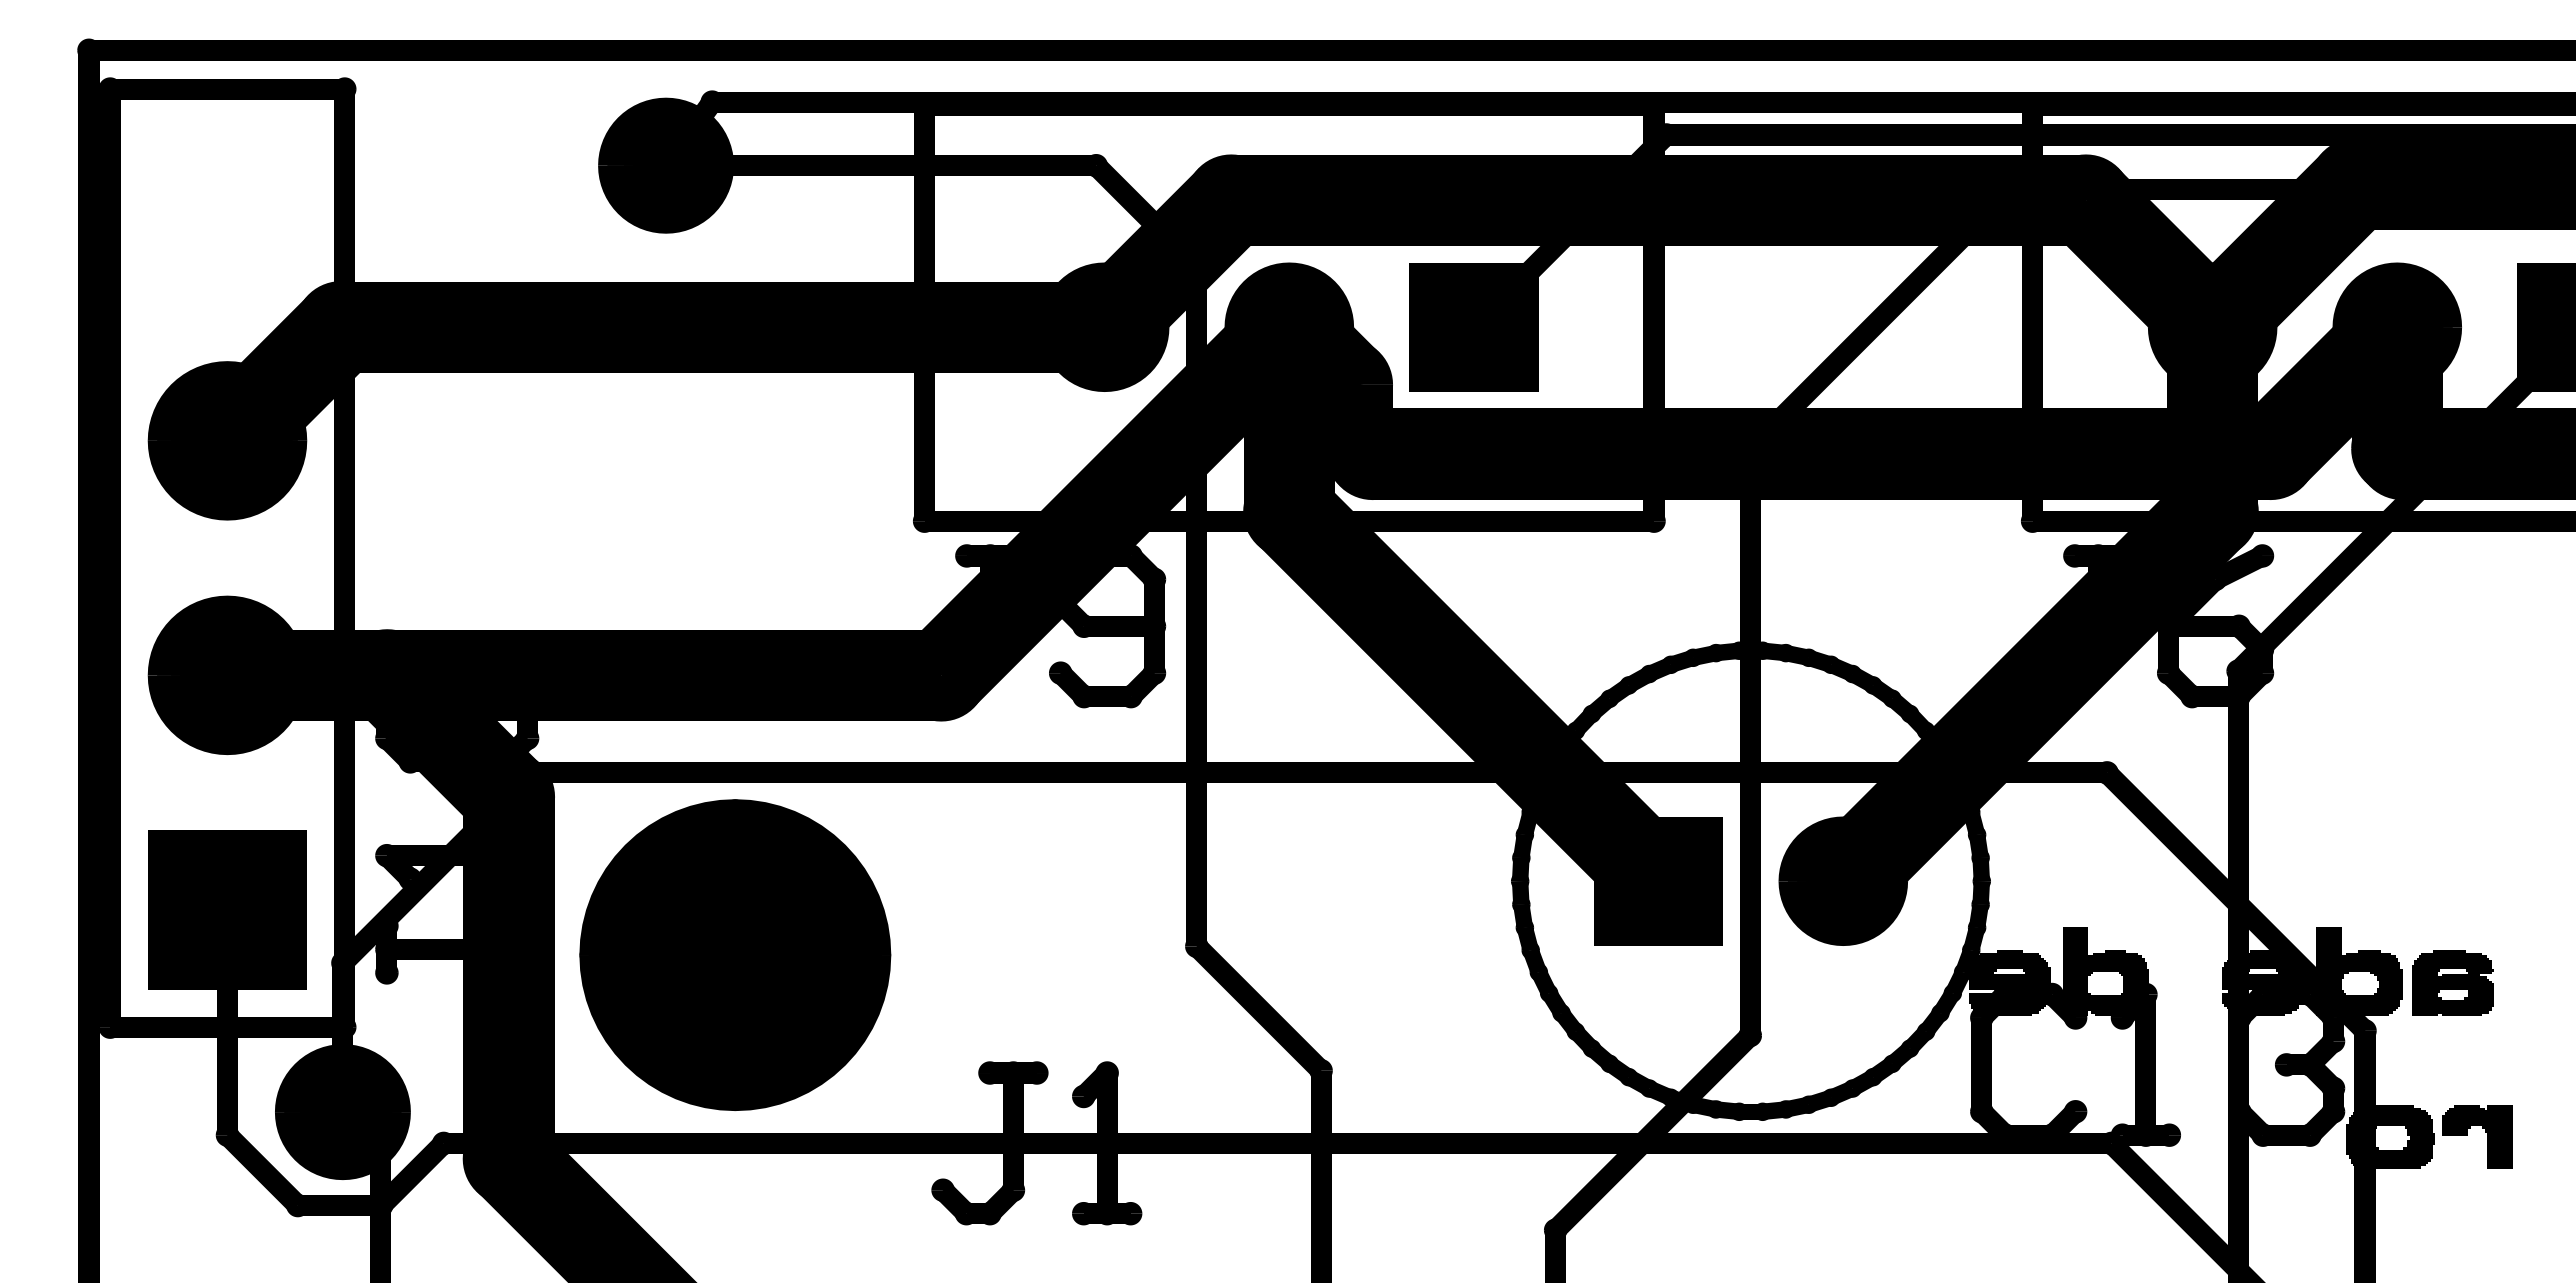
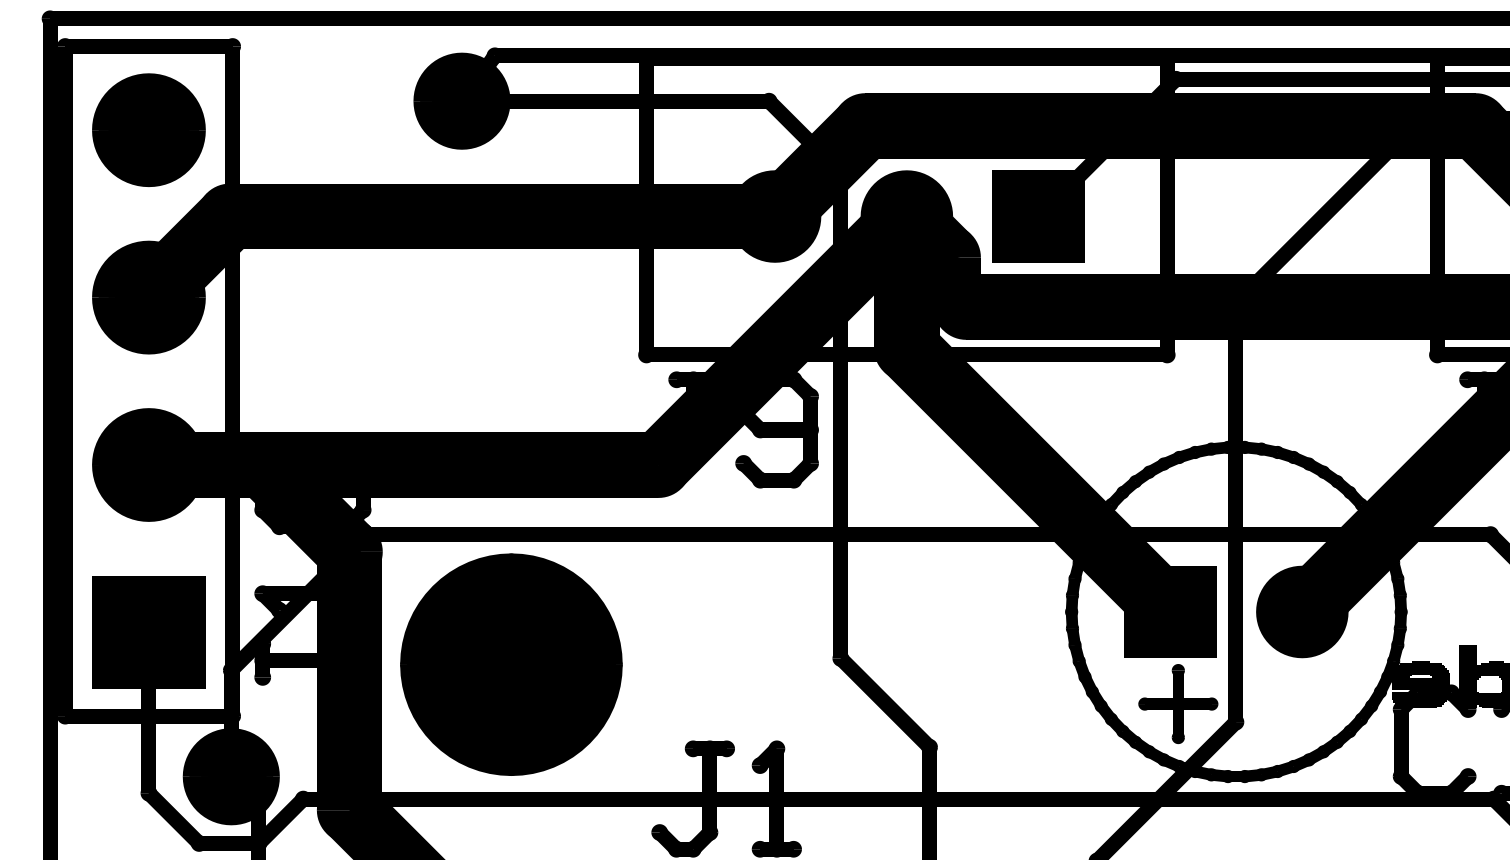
part: (227, 205) -> (148, 129), added
part: (1669, 1010) -> (1178, 704), added

